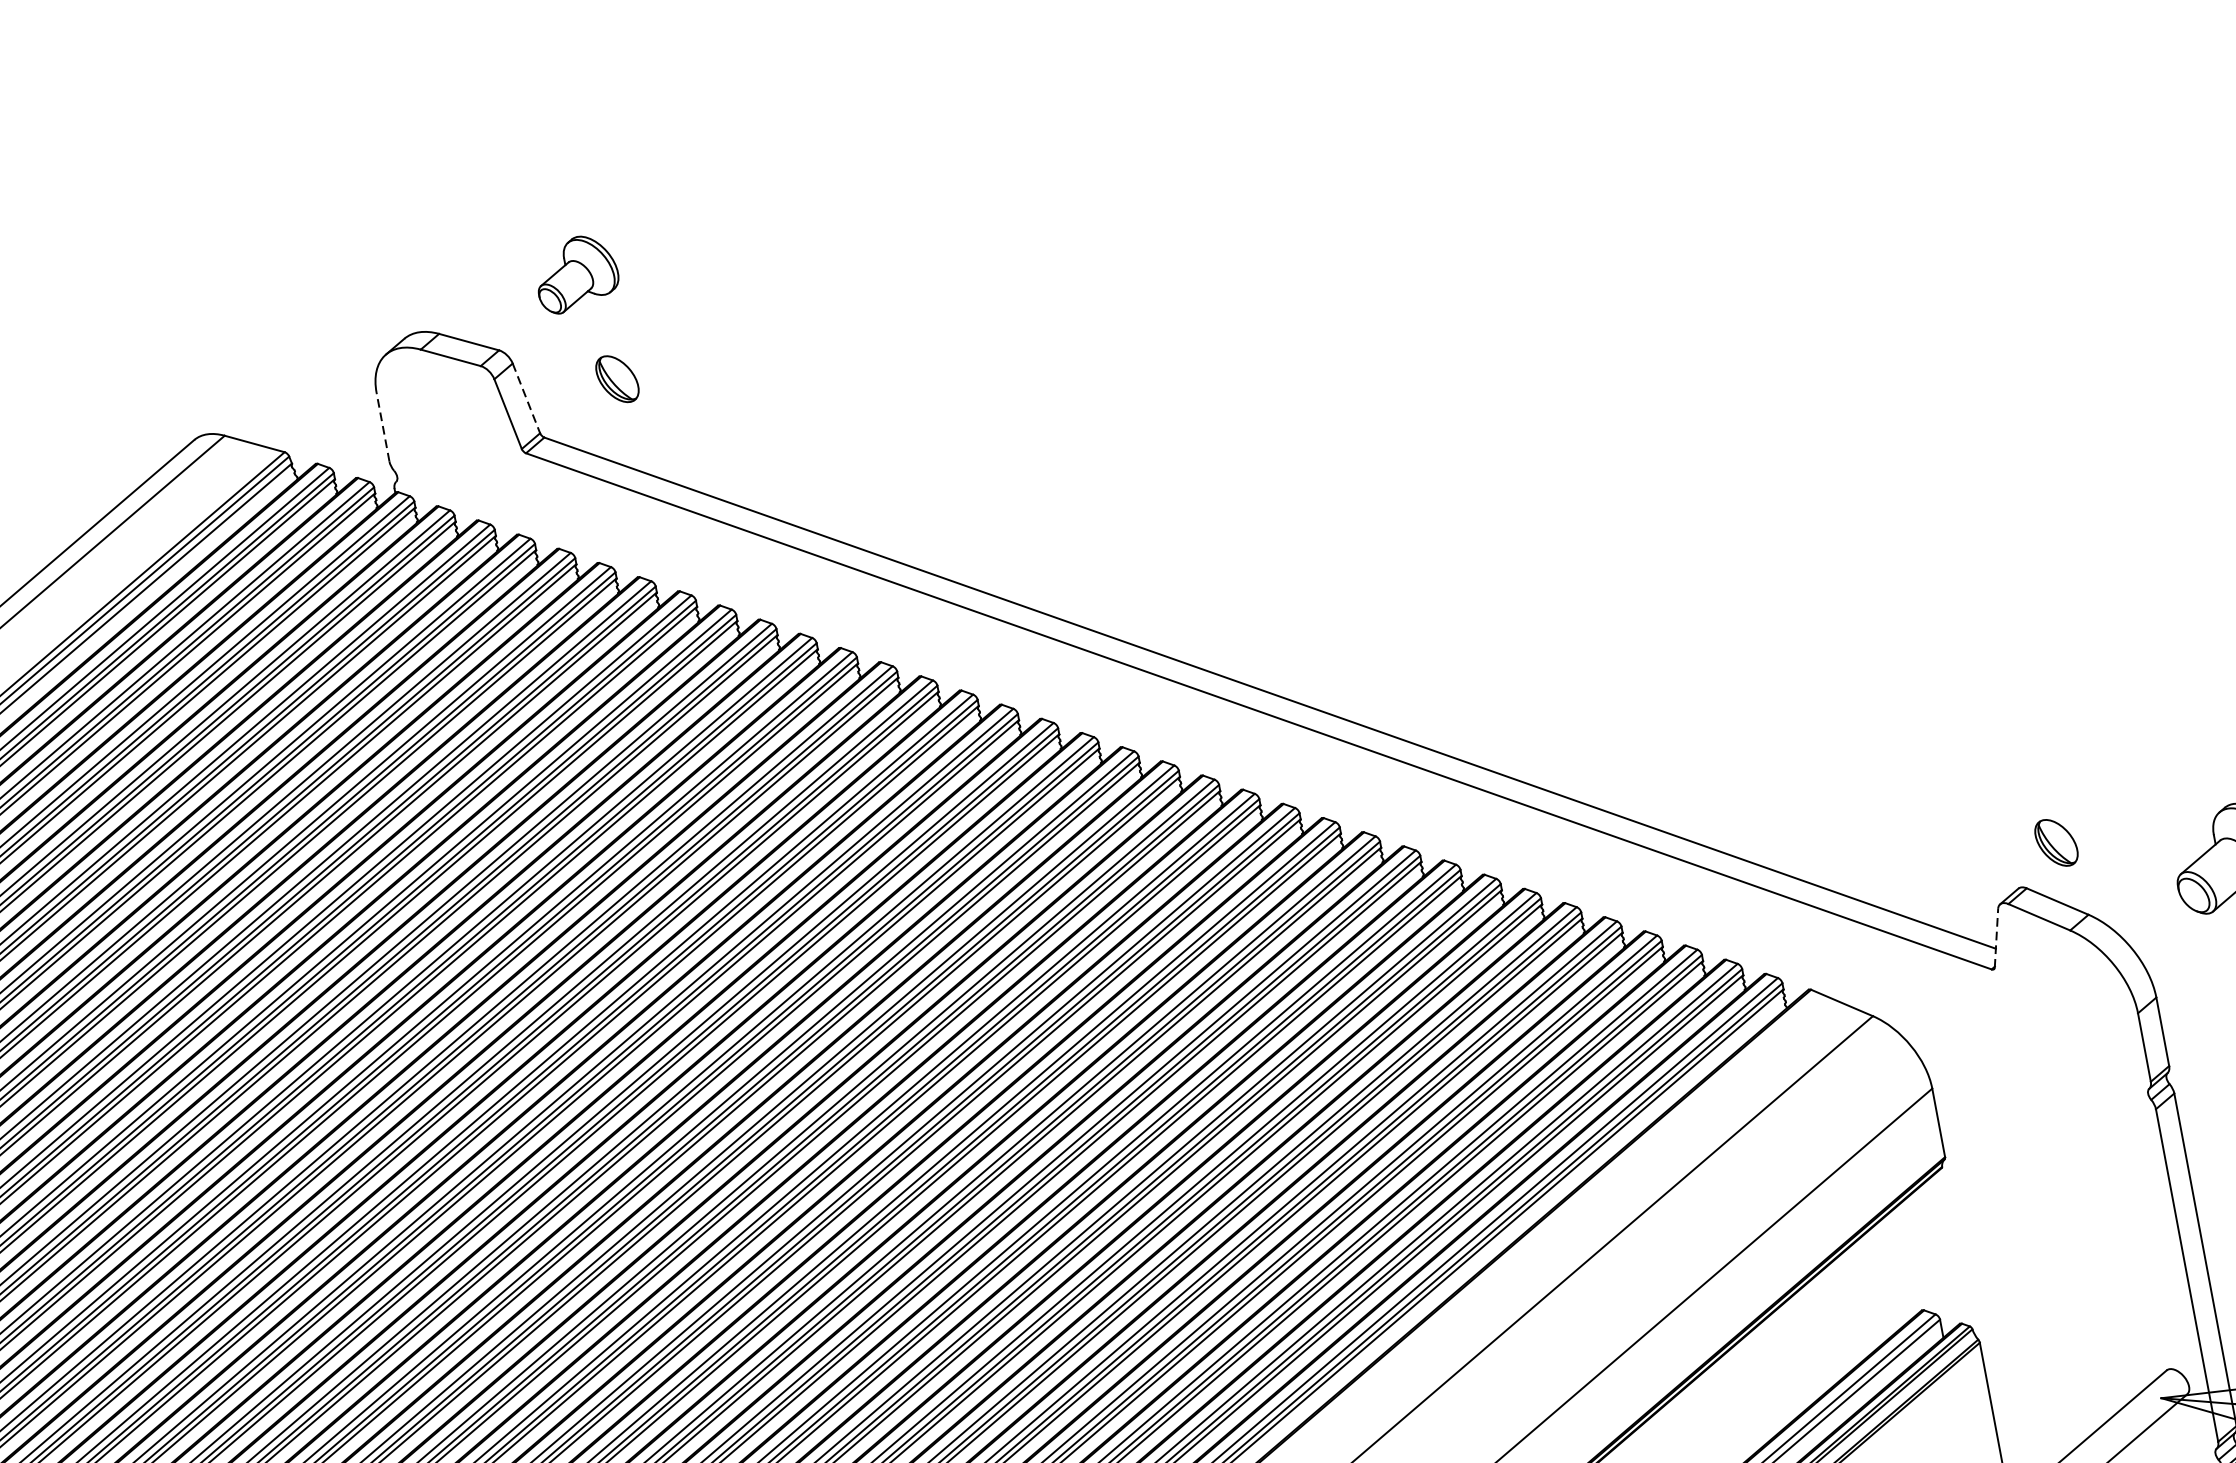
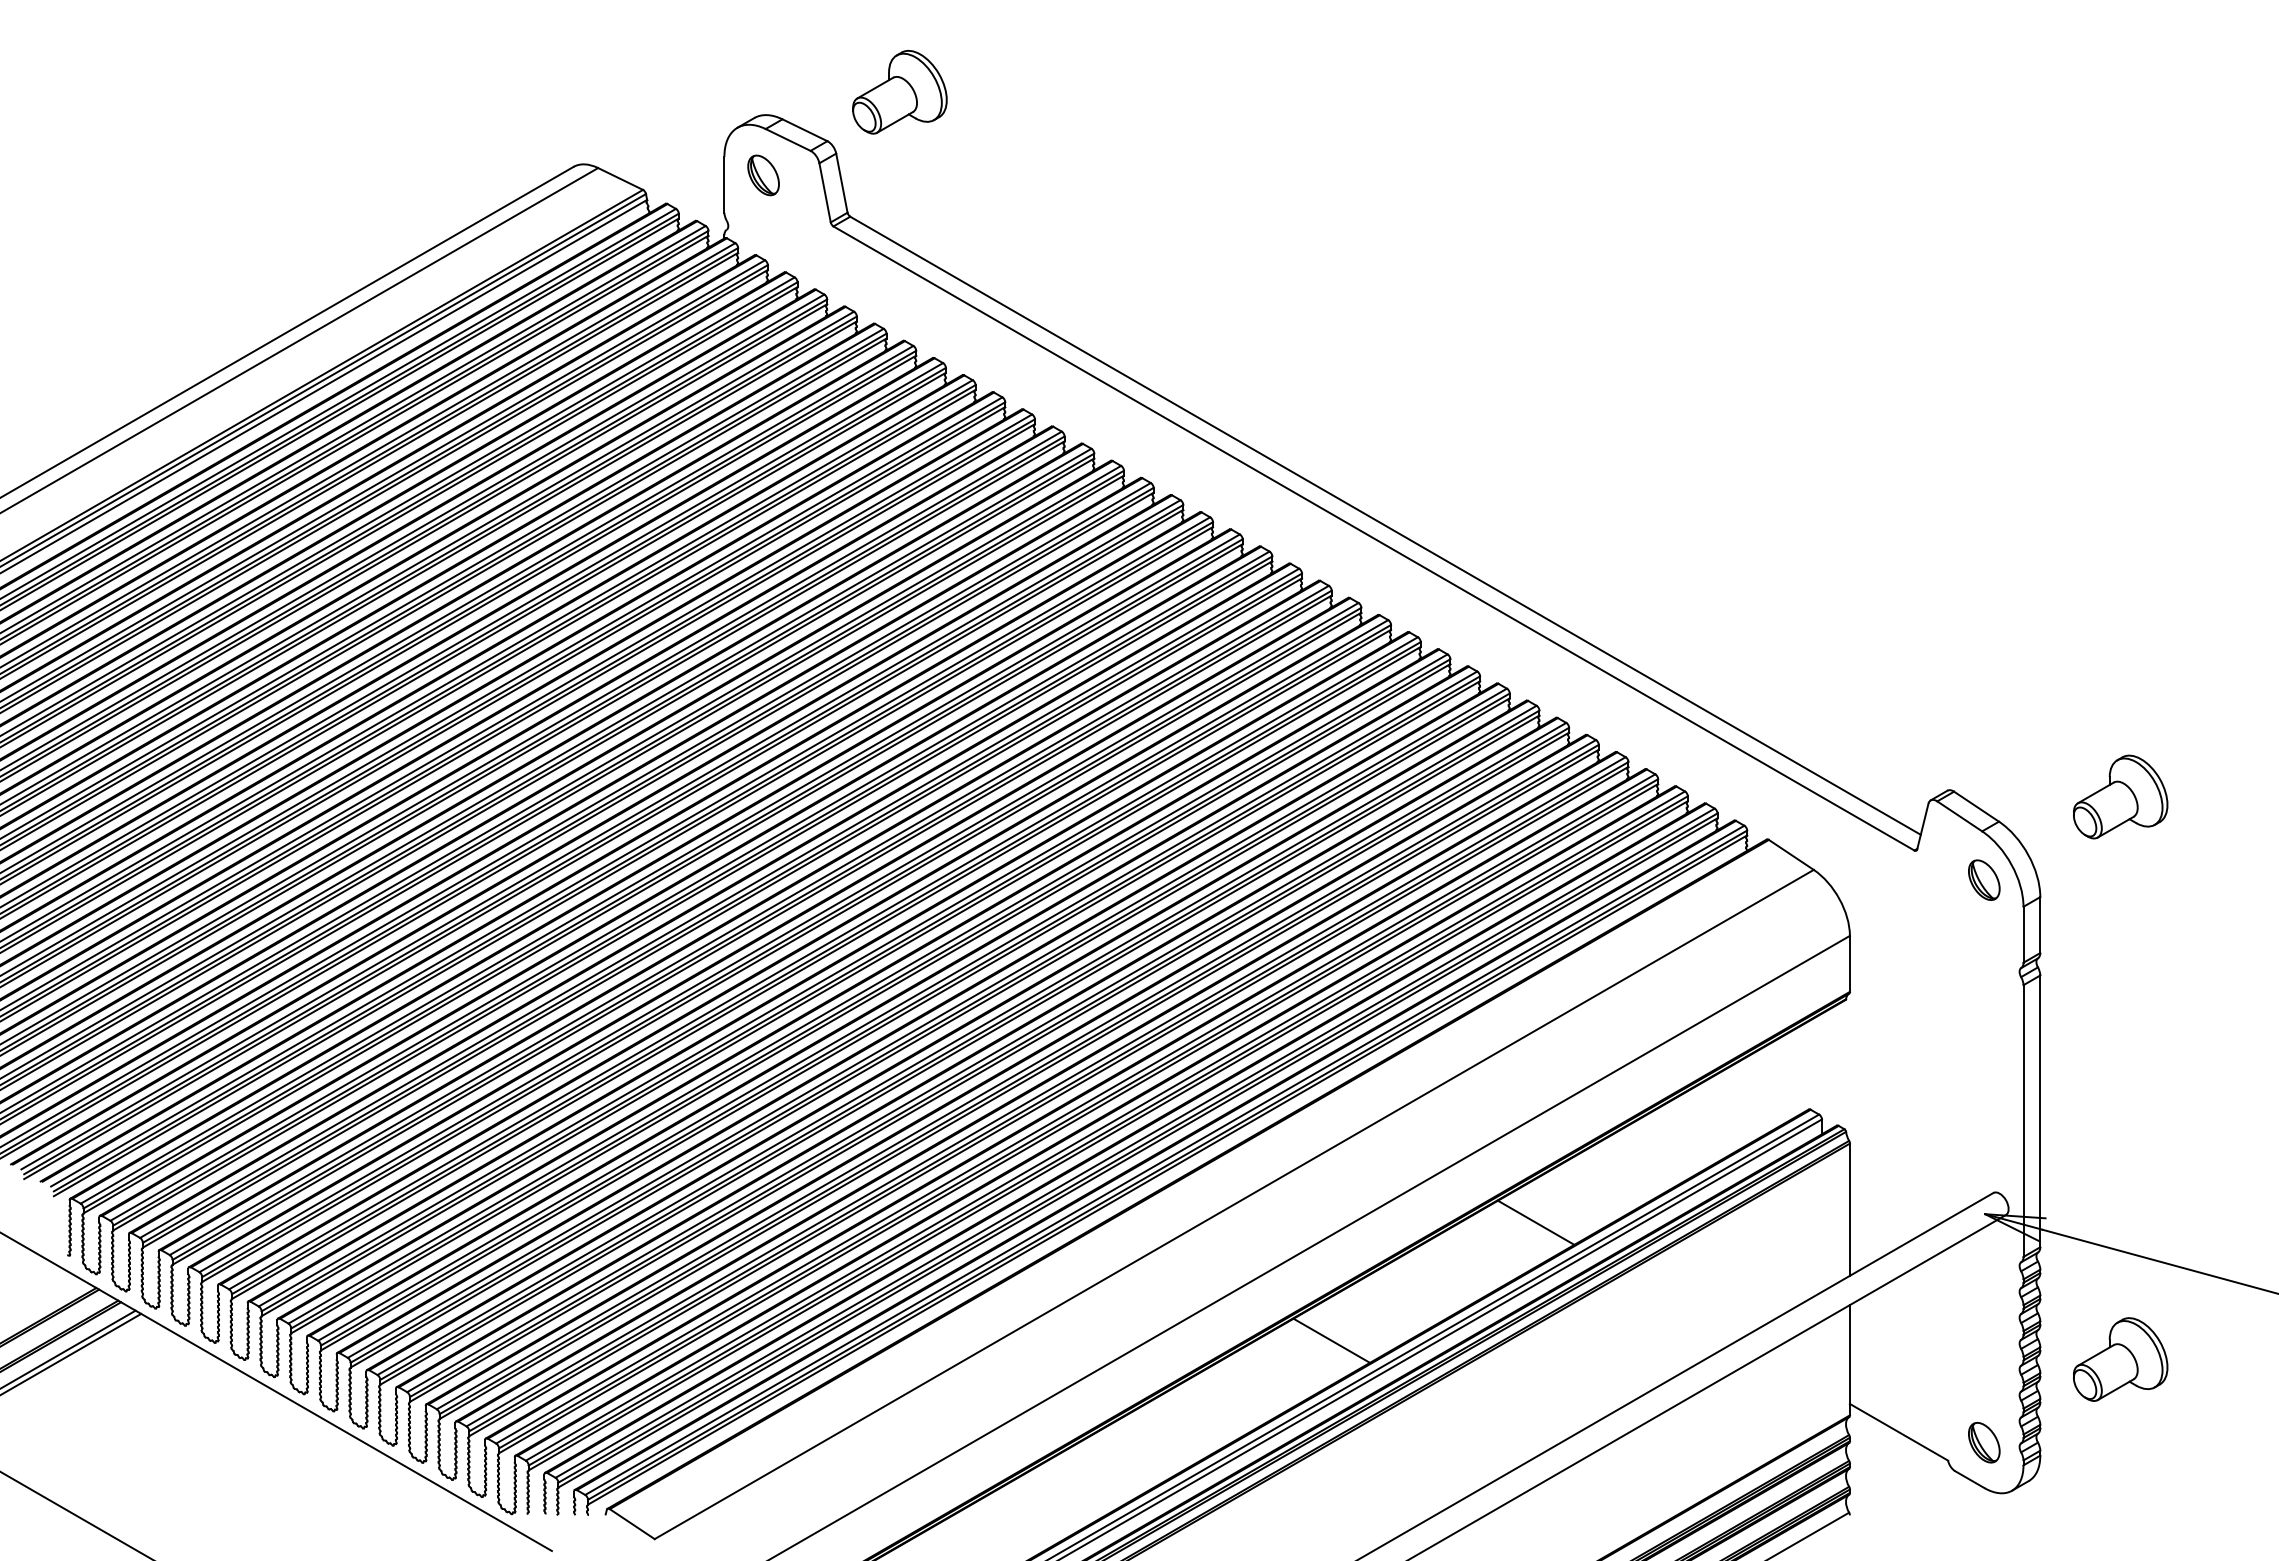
part: (575, 273) -> (899, 91), size x1.43
part: (617, 379) -> (763, 175), moved
line: (526, 398) -> (841, 183), dashed -> solid
line: (383, 426) -> (724, 184), dashed -> solid
part: (2056, 841) -> (1984, 879), moved
line: (1996, 938) -> (1922, 826), dashed -> solid

